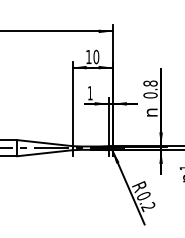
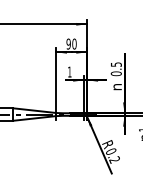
text: (88, 56) -> (68, 43), 10 -> 90
text: (149, 83) -> (115, 64), 0.8 -> 0.5

